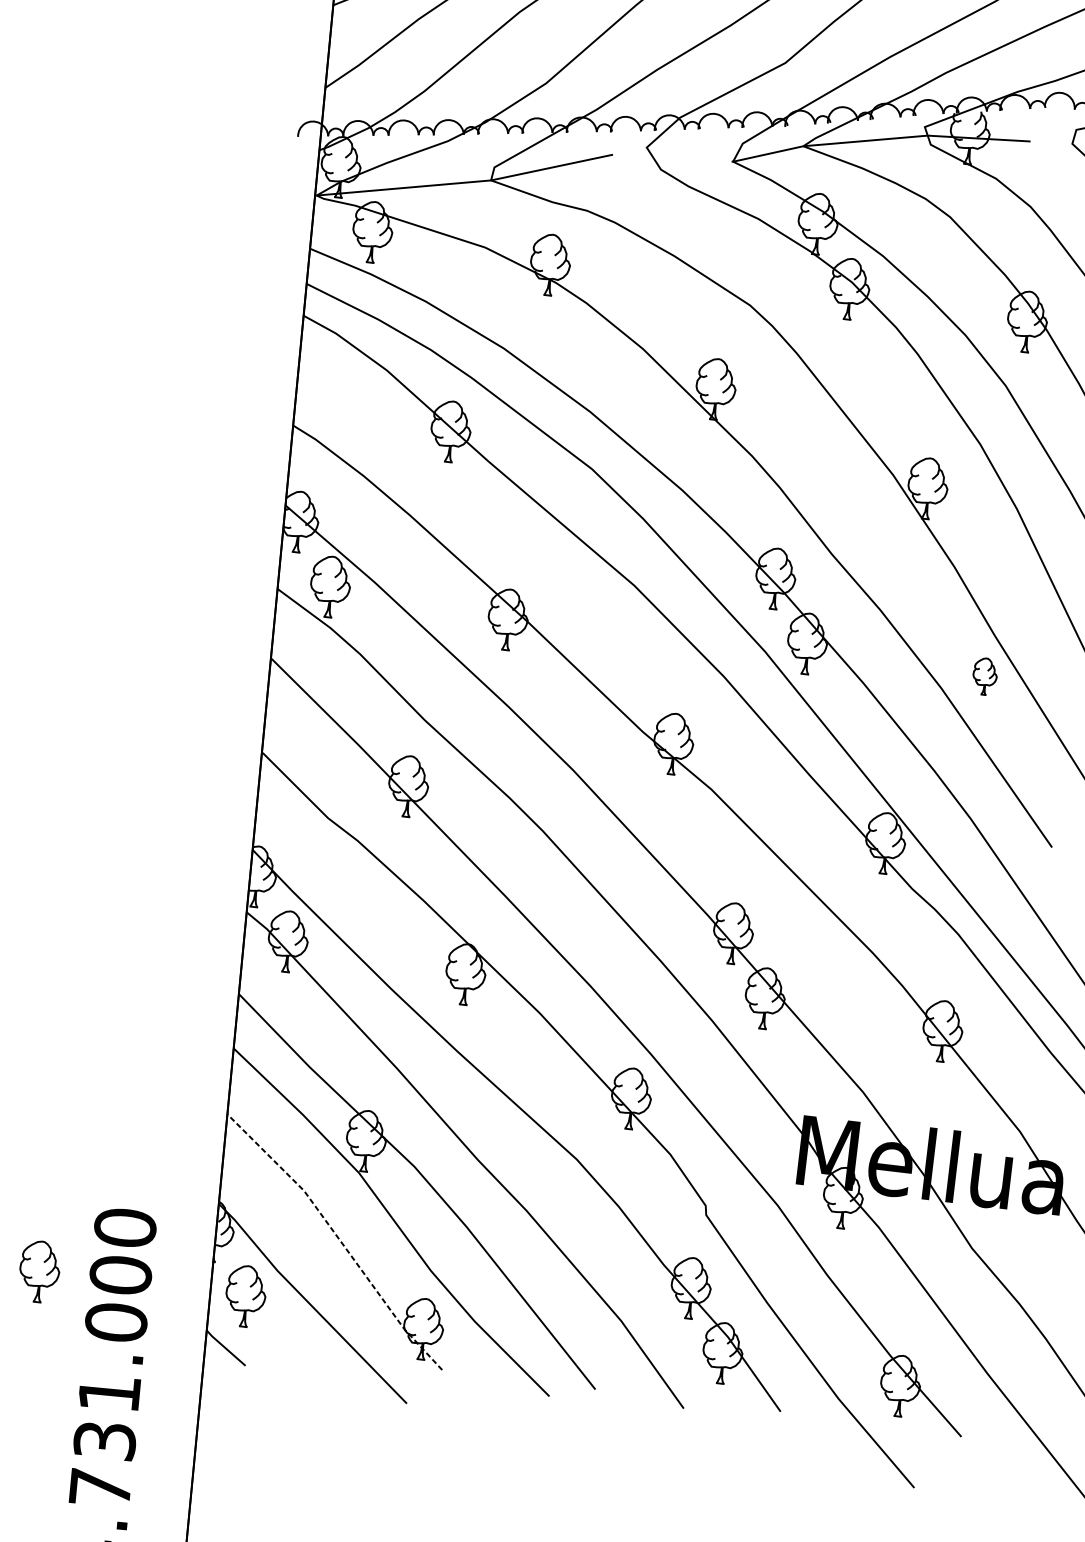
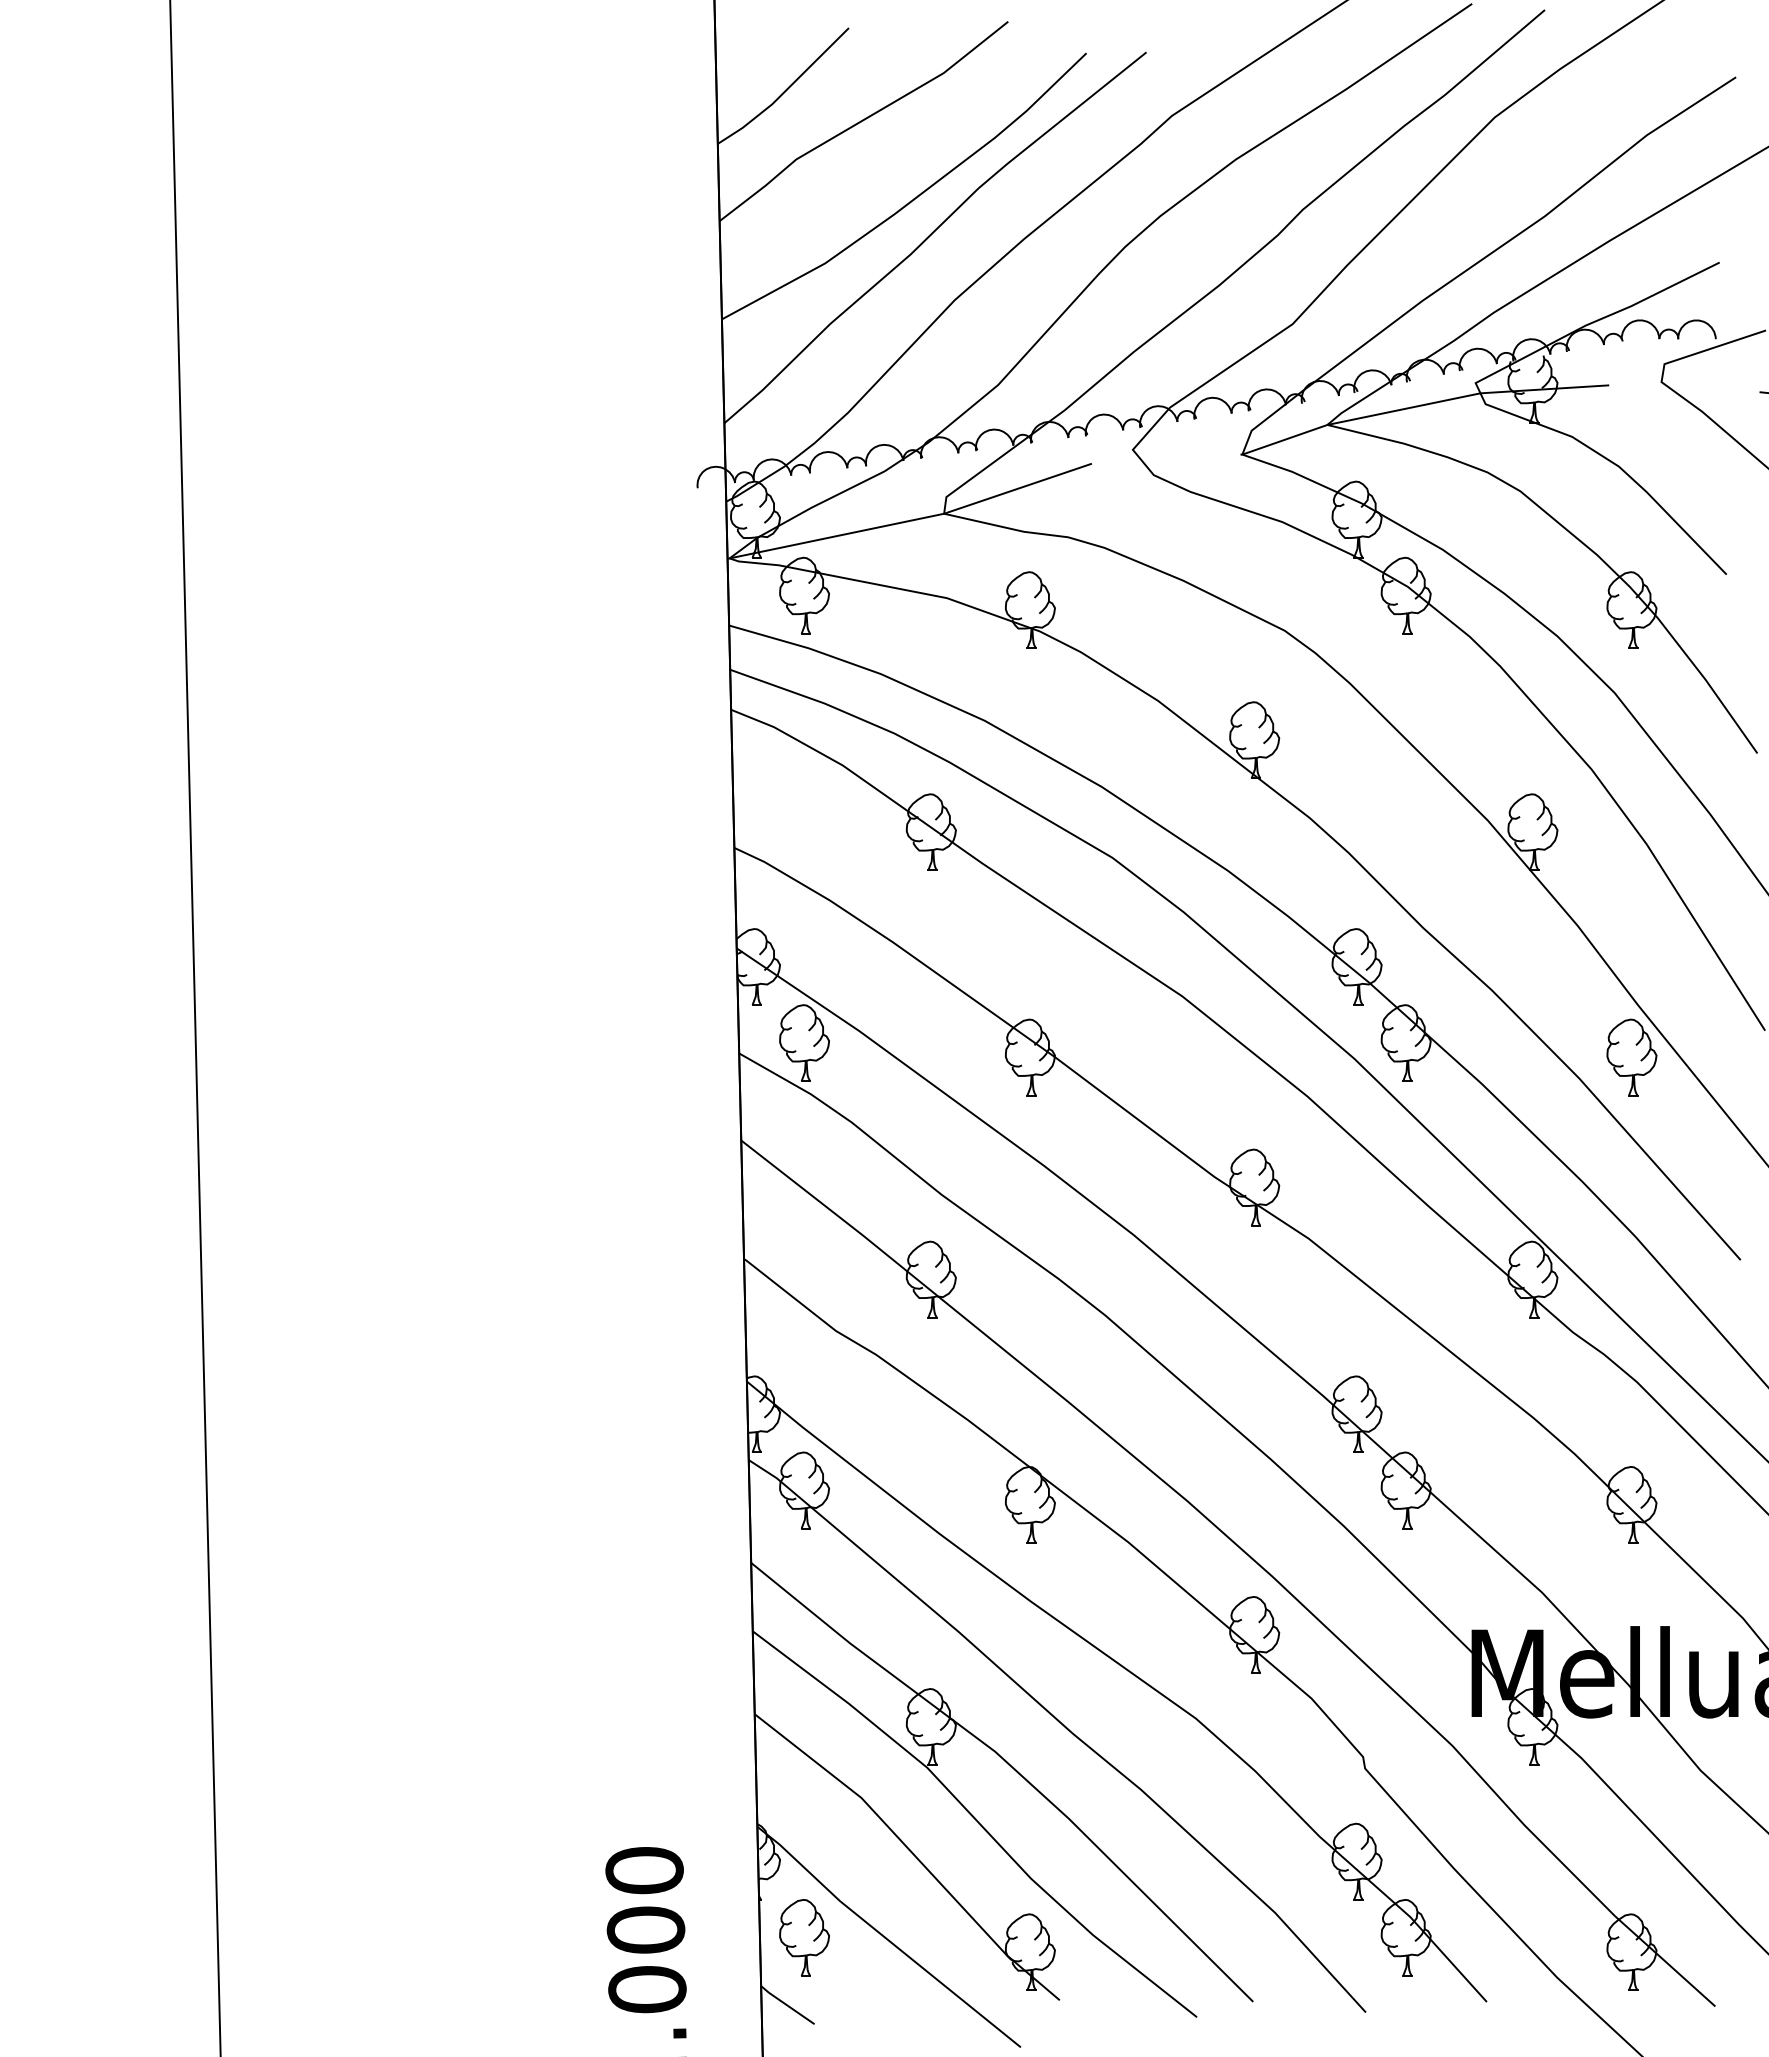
part: (984, 676) -> (1631, 1057), size x1.67
line: (338, 1238) -> (911, 1852), dashed -> solid
part: (39, 1271) -> (544, 1937), removed

